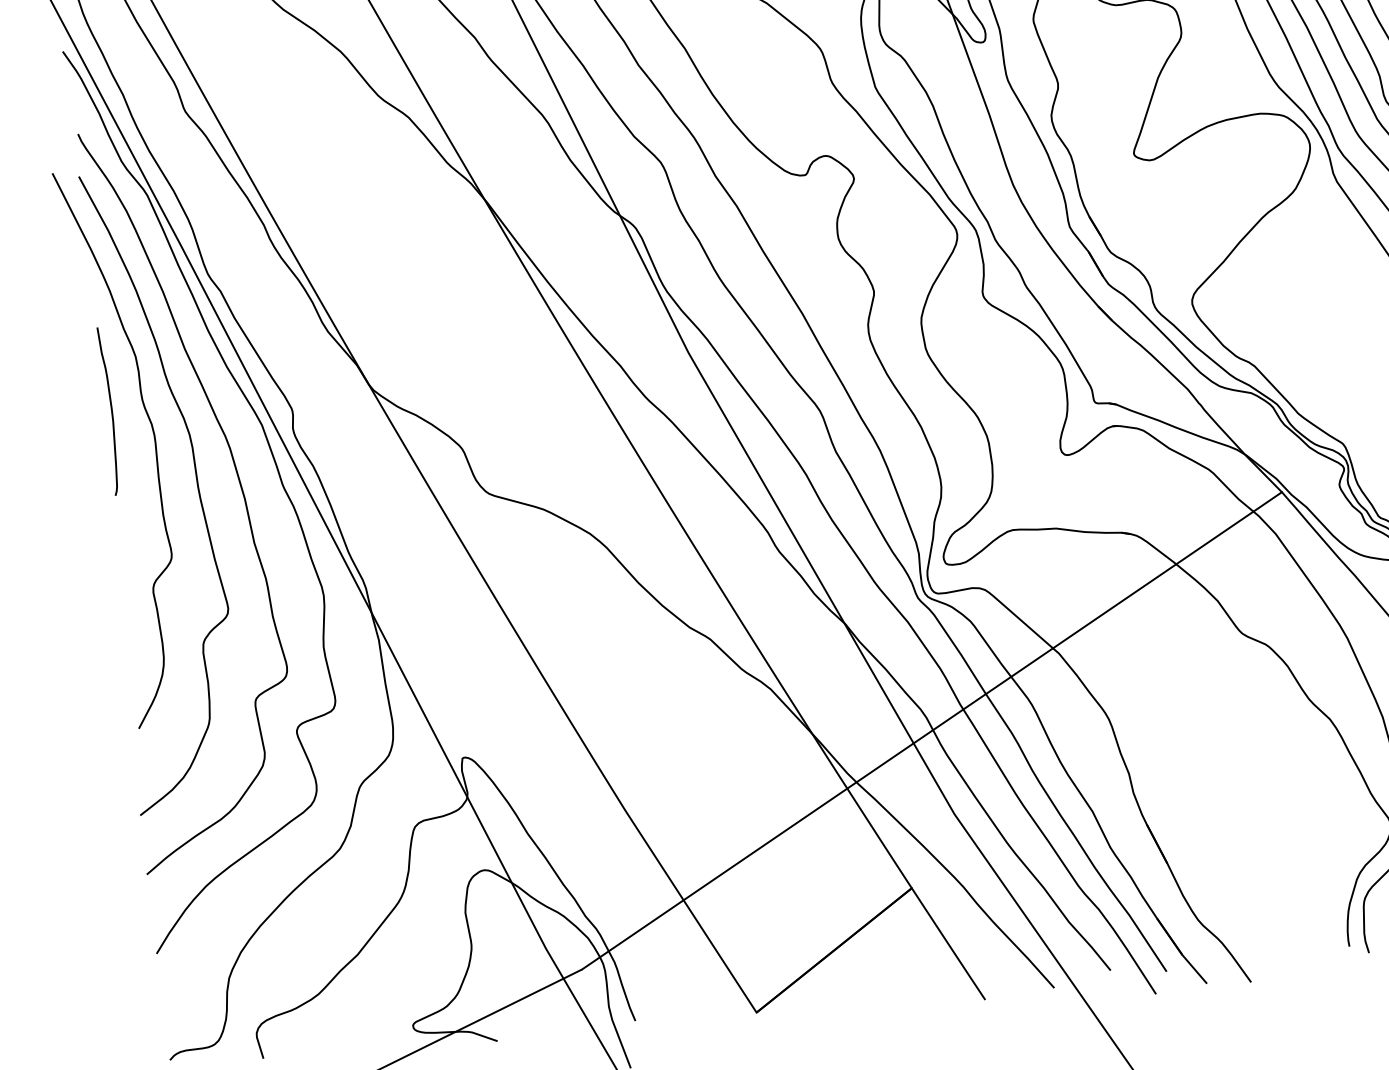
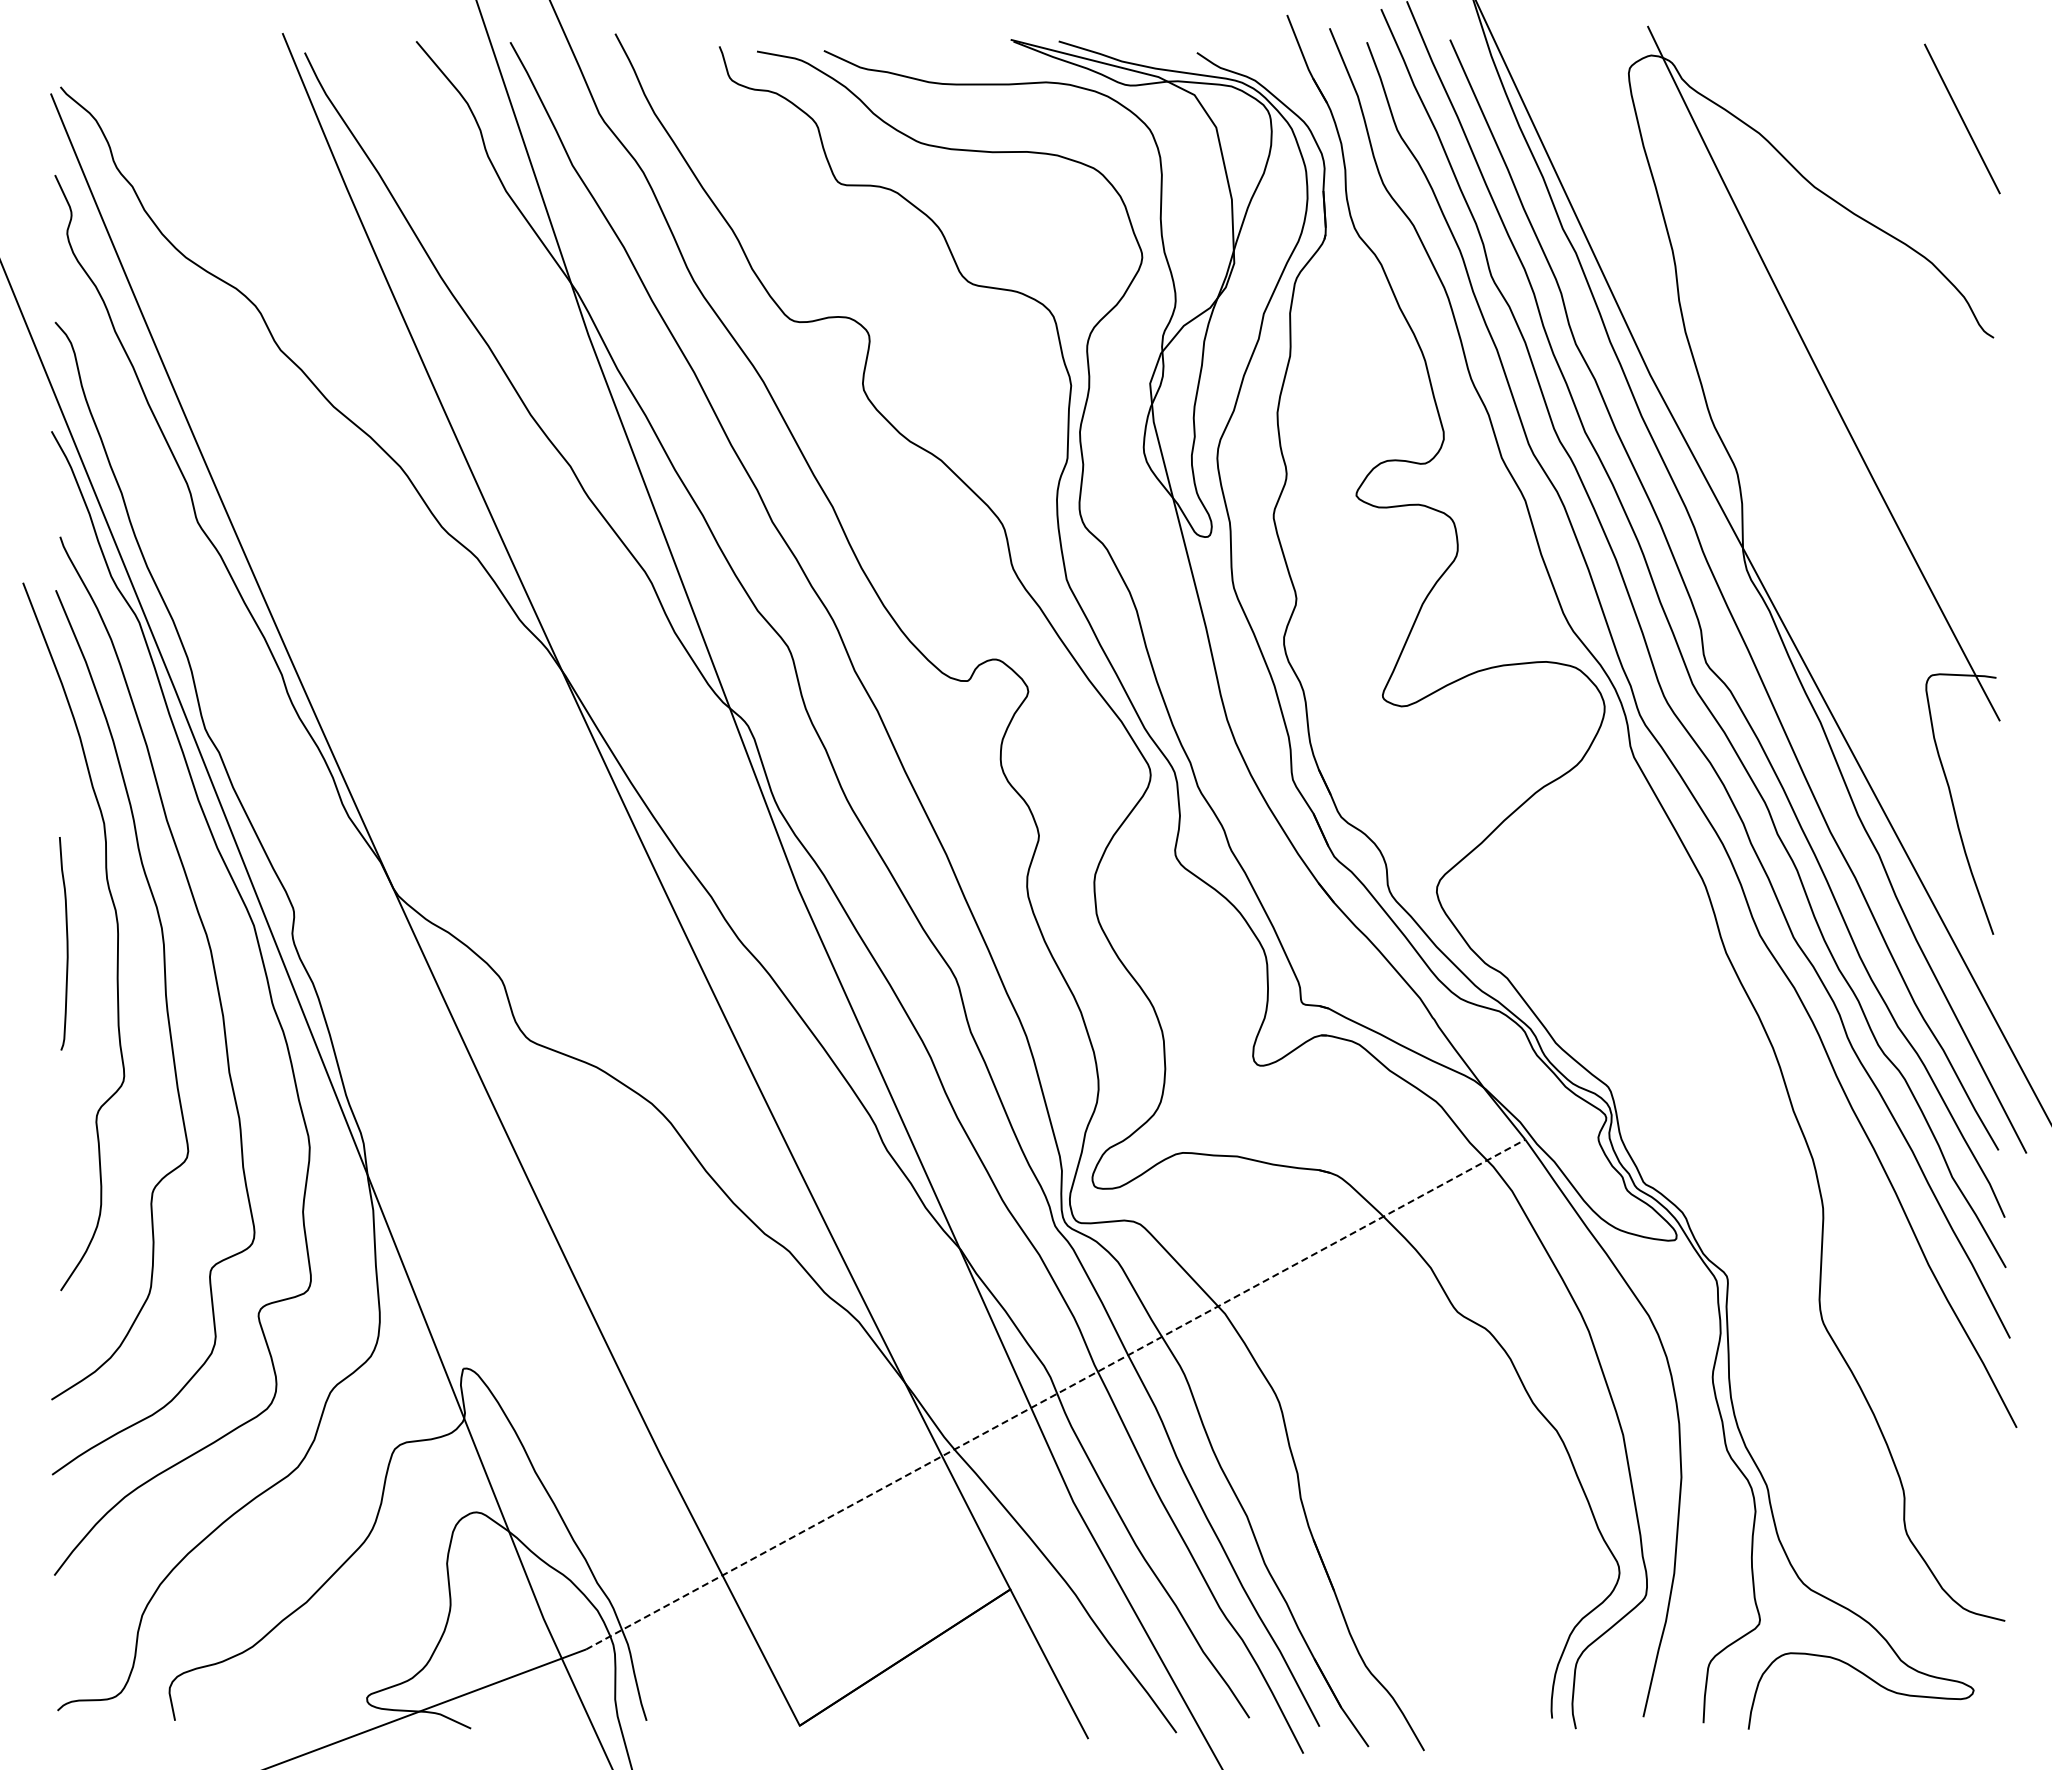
curve: (111, 410) -> (66, 943), moved
line: (932, 730) -> (1056, 1394), solid -> dashed

